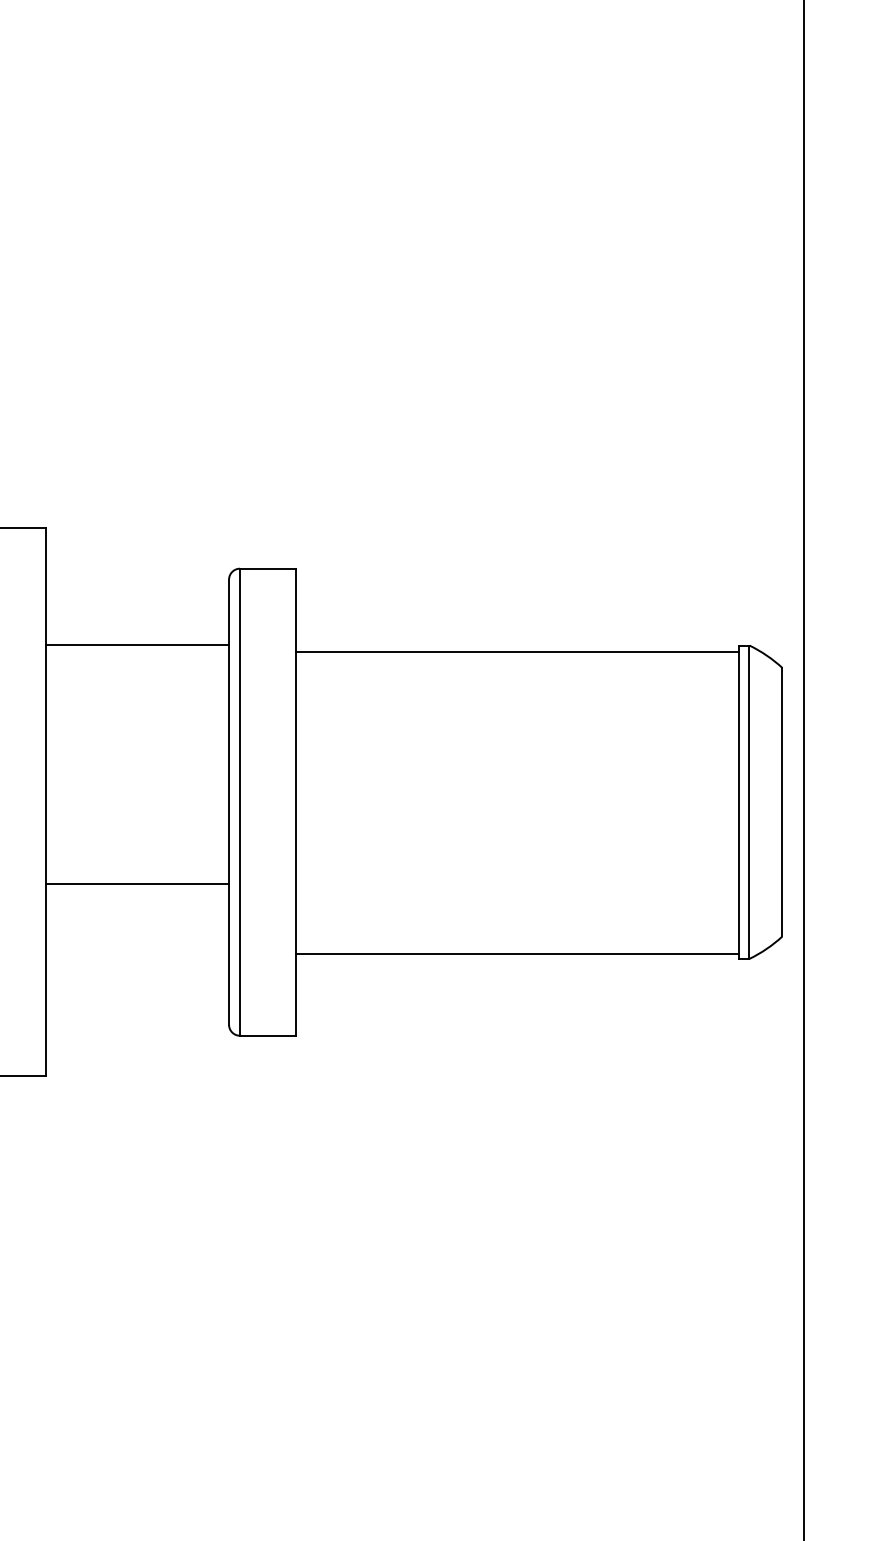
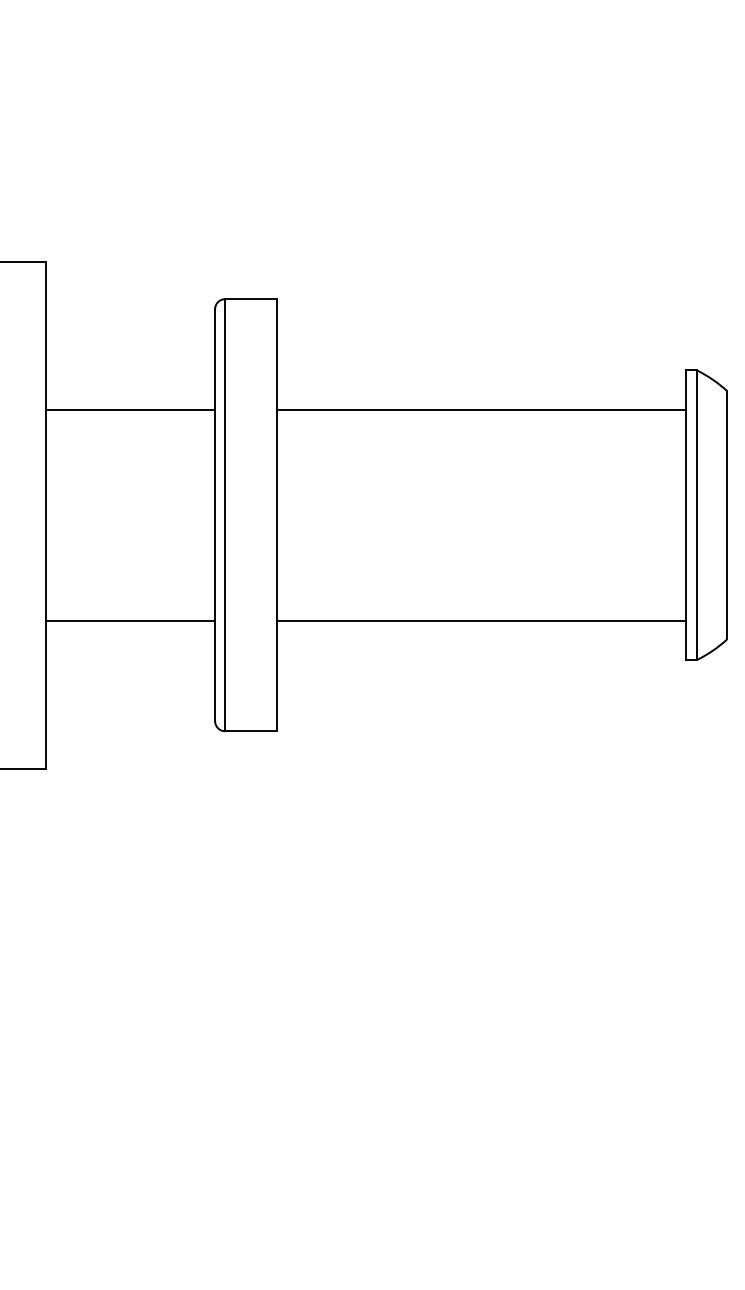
line: (137, 645) -> (130, 409), moved
line: (517, 652) -> (481, 409), moved
line: (137, 884) -> (130, 620), moved
line: (517, 954) -> (481, 620), moved

